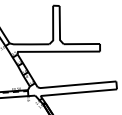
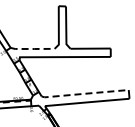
line: (29, 44) -> (32, 49), solid -> dashed
line: (76, 84) -> (84, 93), solid -> dashed

